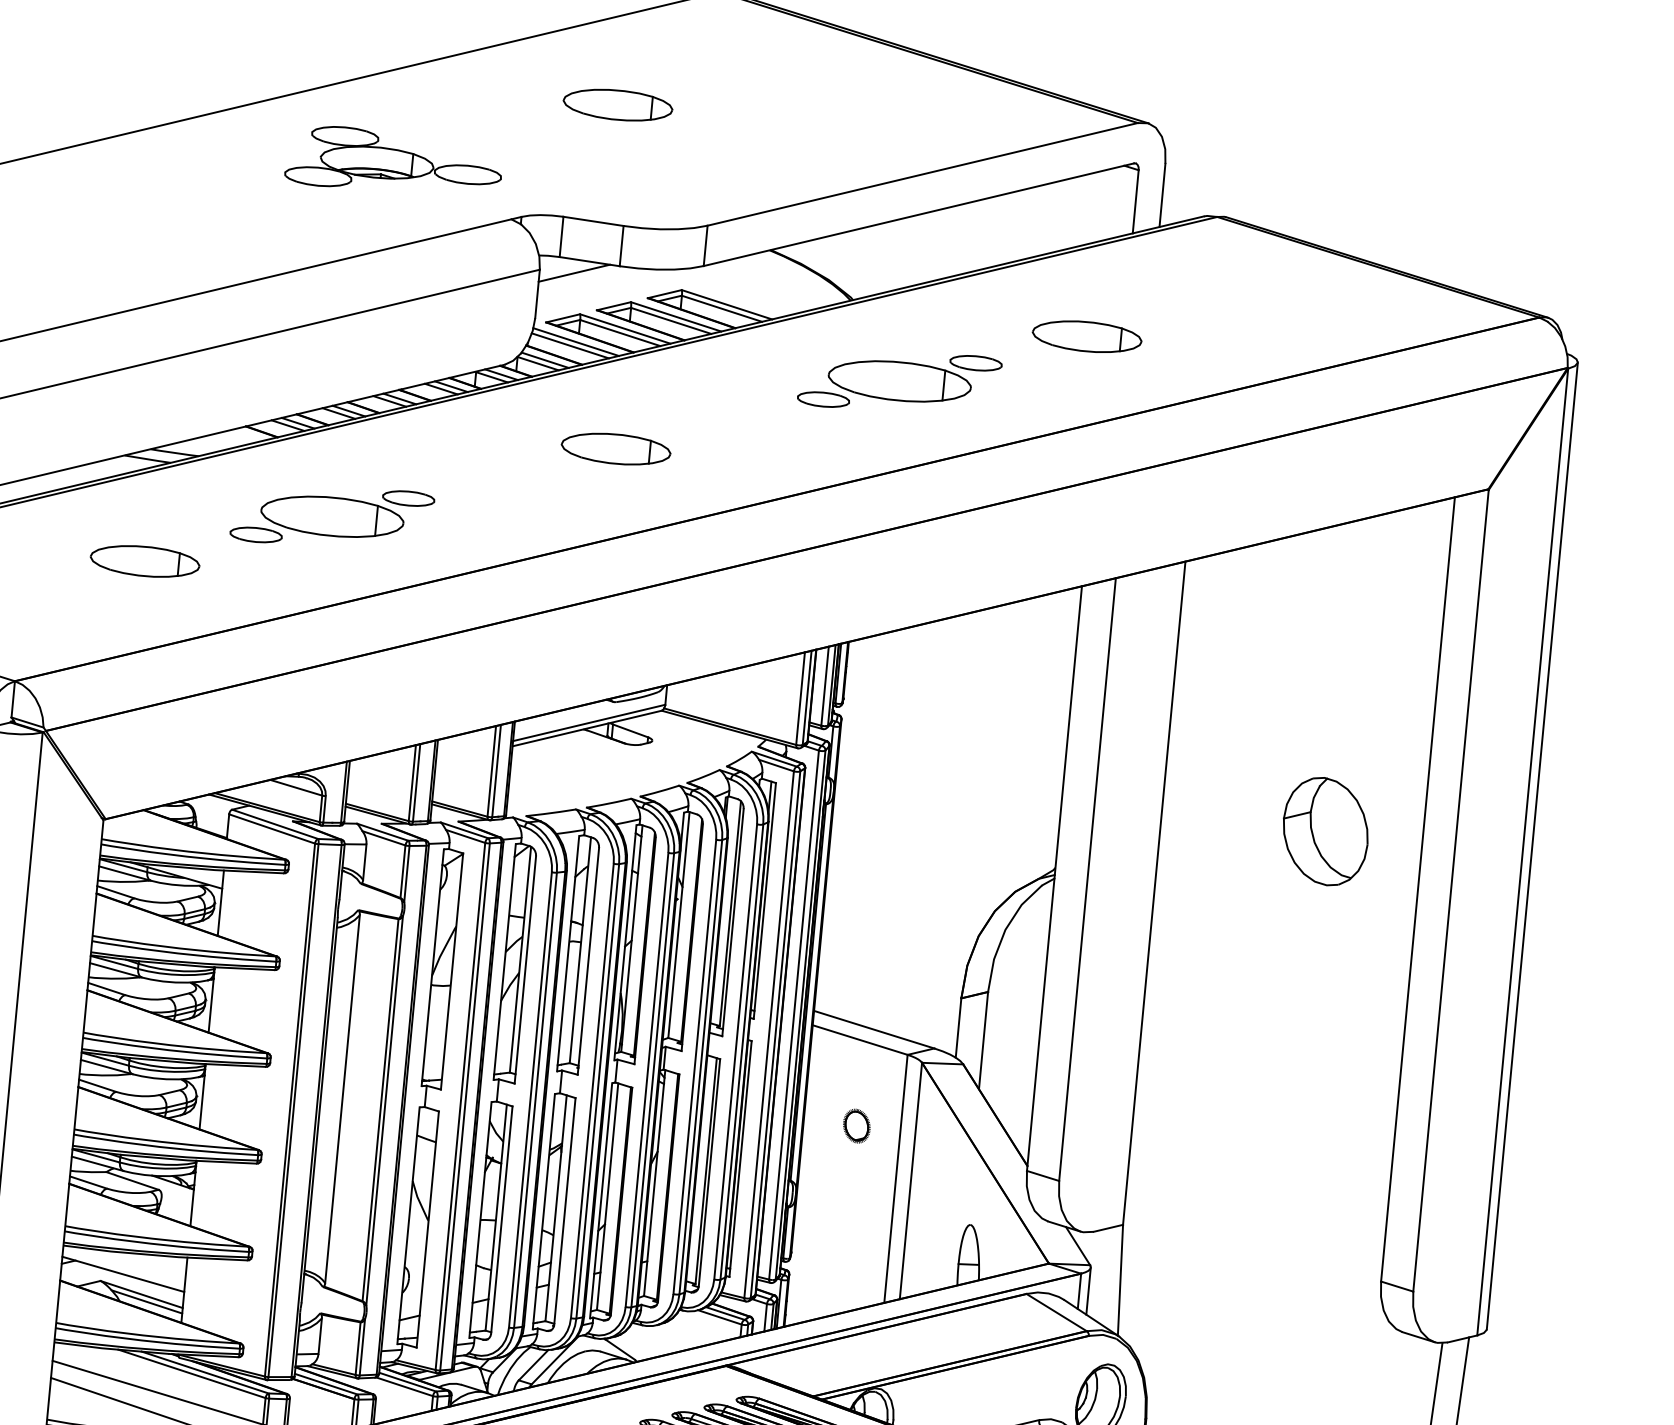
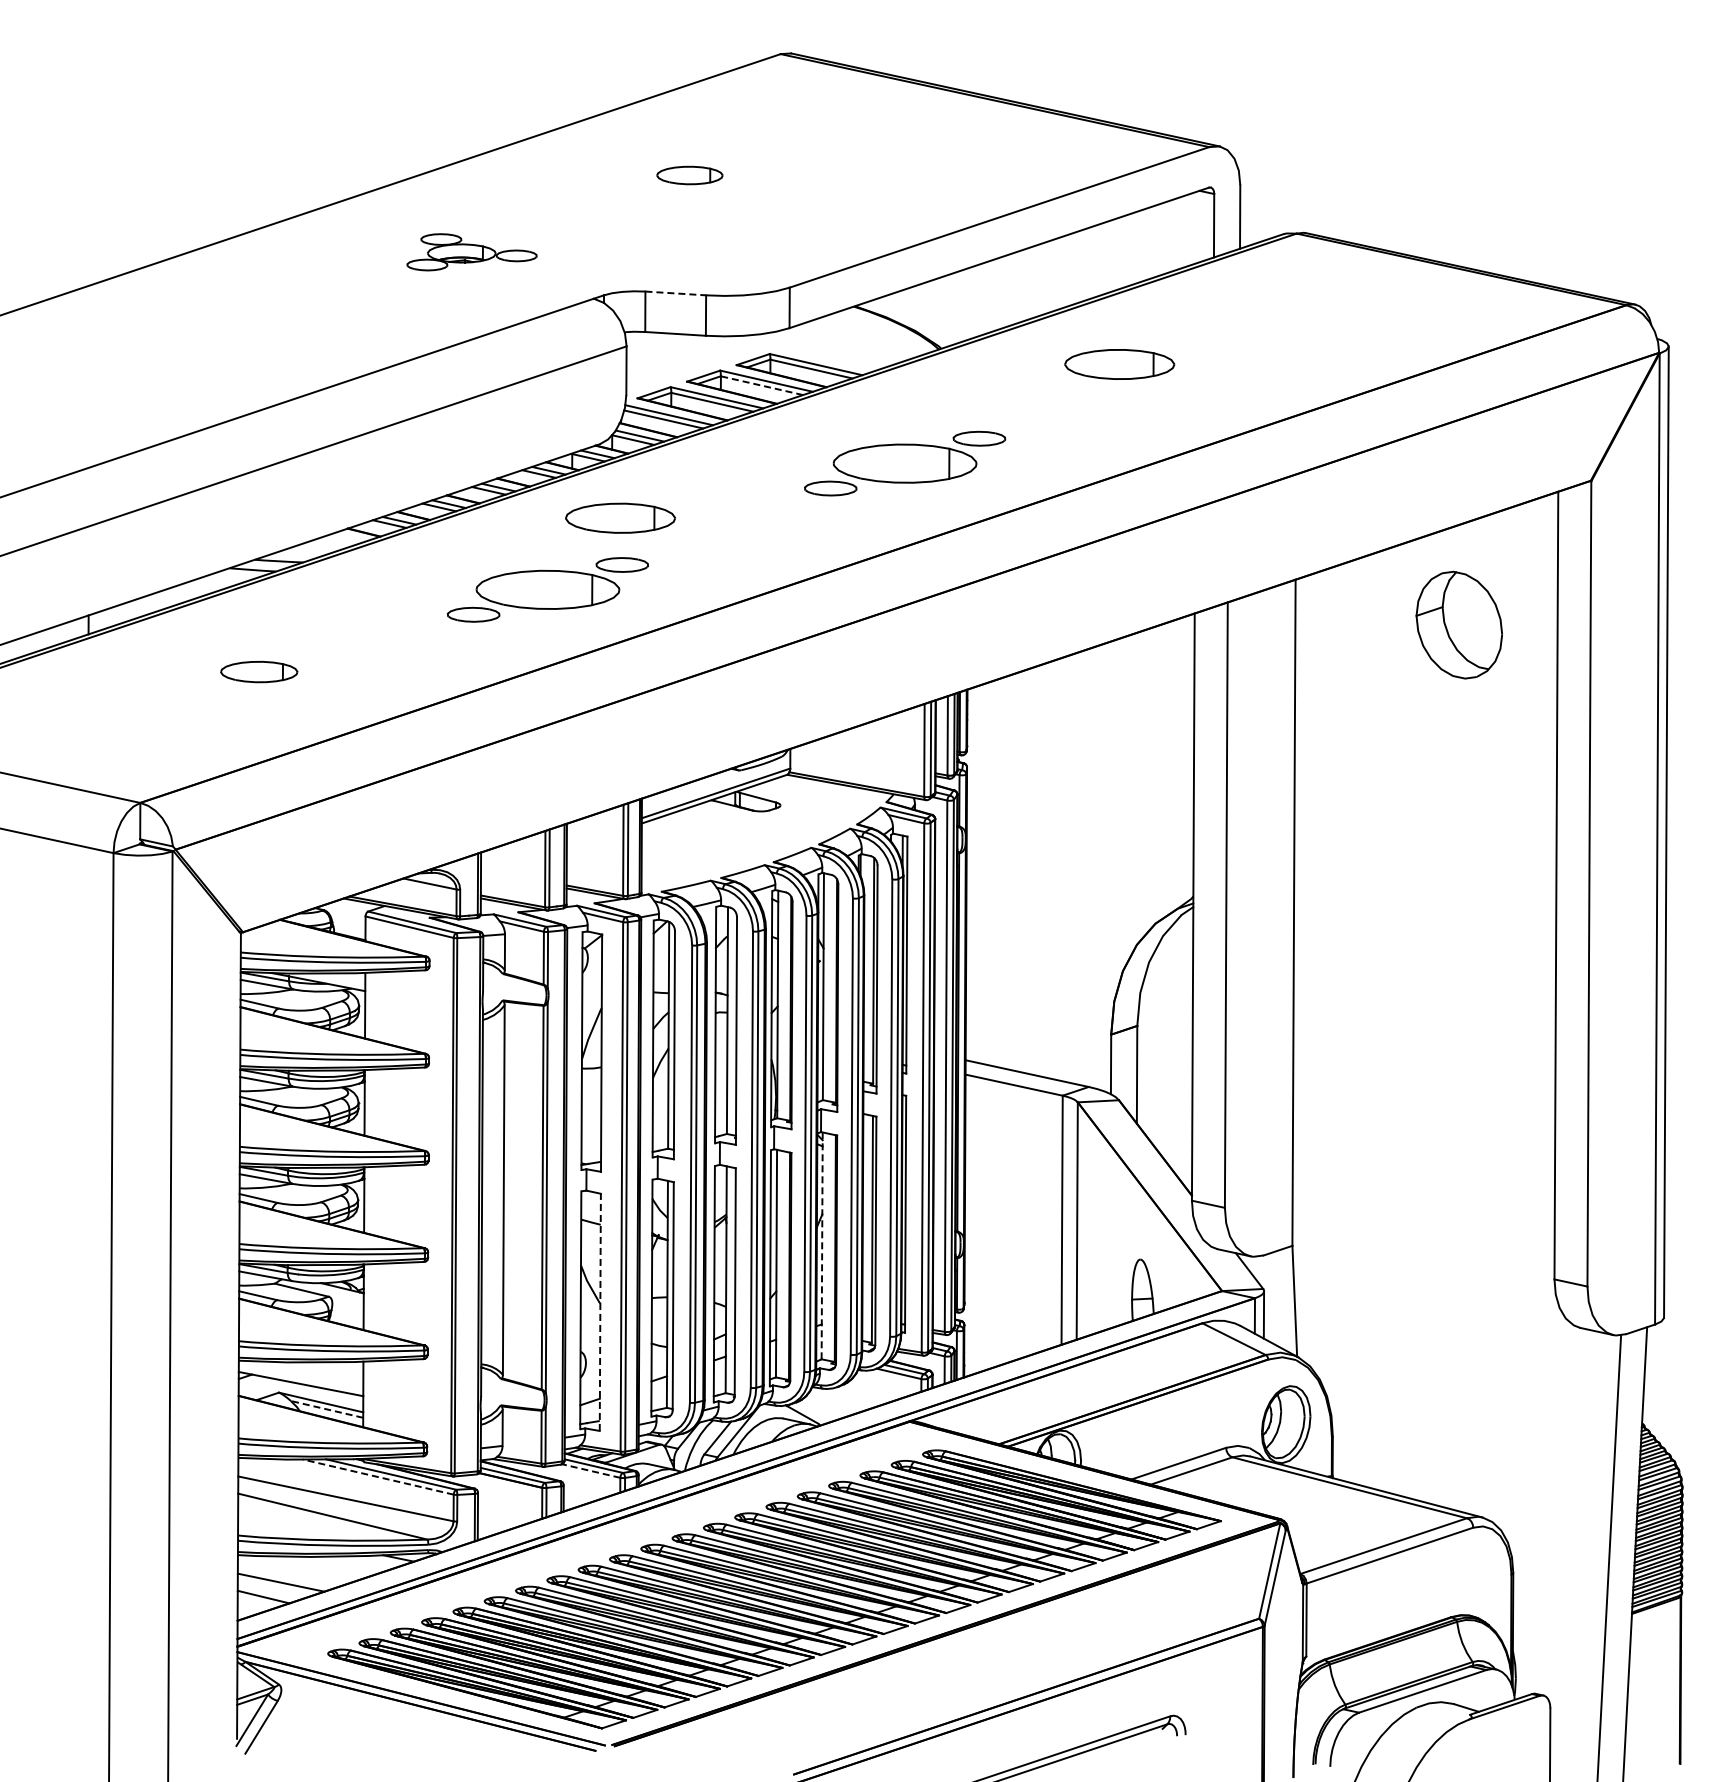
part: (617, 105) -> (689, 175), size x0.6
part: (393, 162) -> (471, 252), size x0.6
line: (594, 221) -> (676, 293), solid -> dashed
line: (573, 272) -> (660, 346), removed
line: (670, 320) -> (761, 385), solid -> dashed
part: (1086, 336) -> (1119, 364), moved
part: (900, 381) -> (905, 463), moved
part: (616, 448) -> (620, 517), moved
part: (331, 516) -> (547, 589), moved
part: (144, 560) -> (258, 671), size x0.7
part: (1324, 830) -> (1458, 624), moved
part: (856, 1126) -> (1018, 1171), removed
line: (655, 1182) -> (822, 1245), solid -> dashed
line: (427, 1229) -> (600, 1312), solid -> dashed
line: (146, 1301) -> (326, 1409), solid -> dashed
line: (191, 1373) -> (377, 1476), solid -> dashed
line: (404, 1387) -> (591, 1471), solid -> dashed

